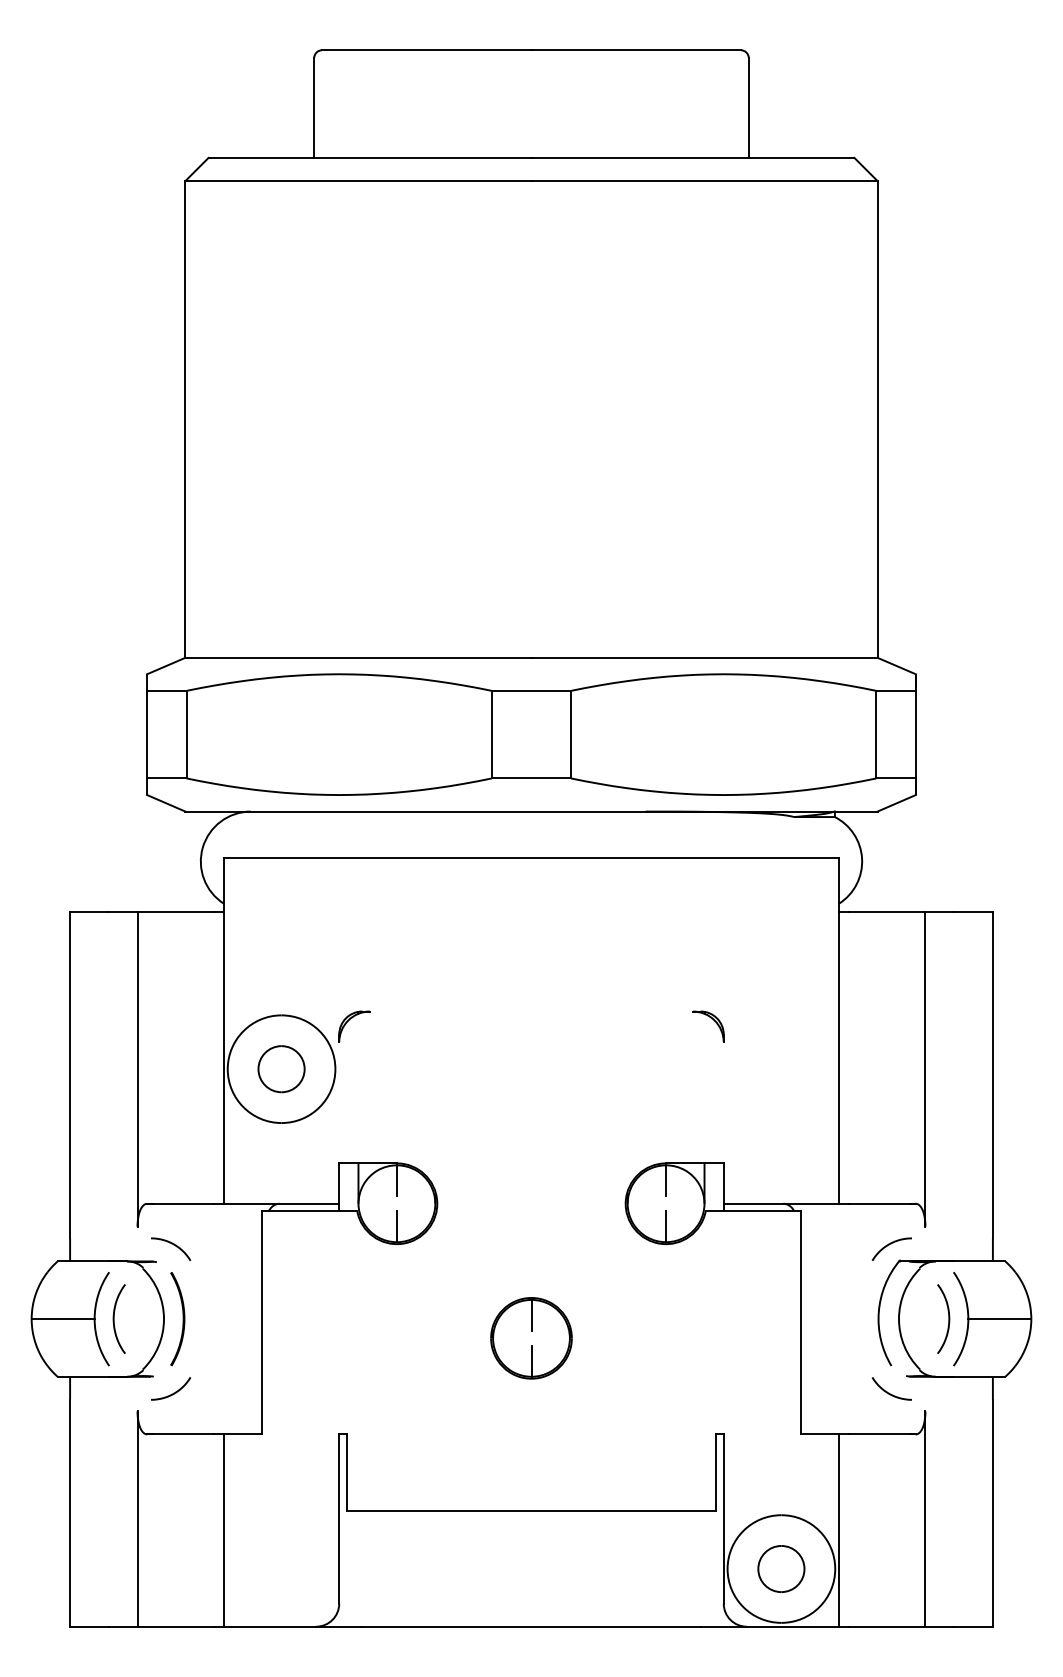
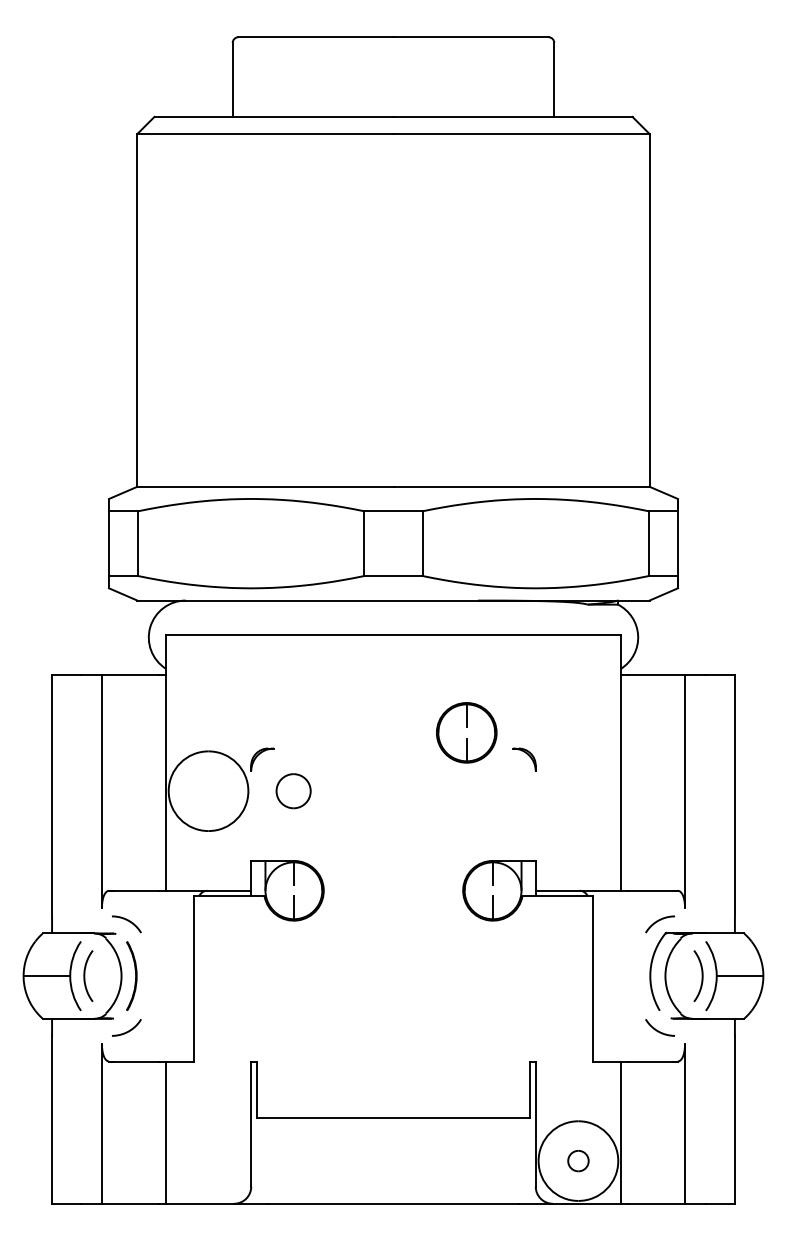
part: (281, 1069) -> (293, 791), moved
part: (531, 1338) -> (466, 732), moved
part: (781, 1568) -> (578, 1160), size x0.6

